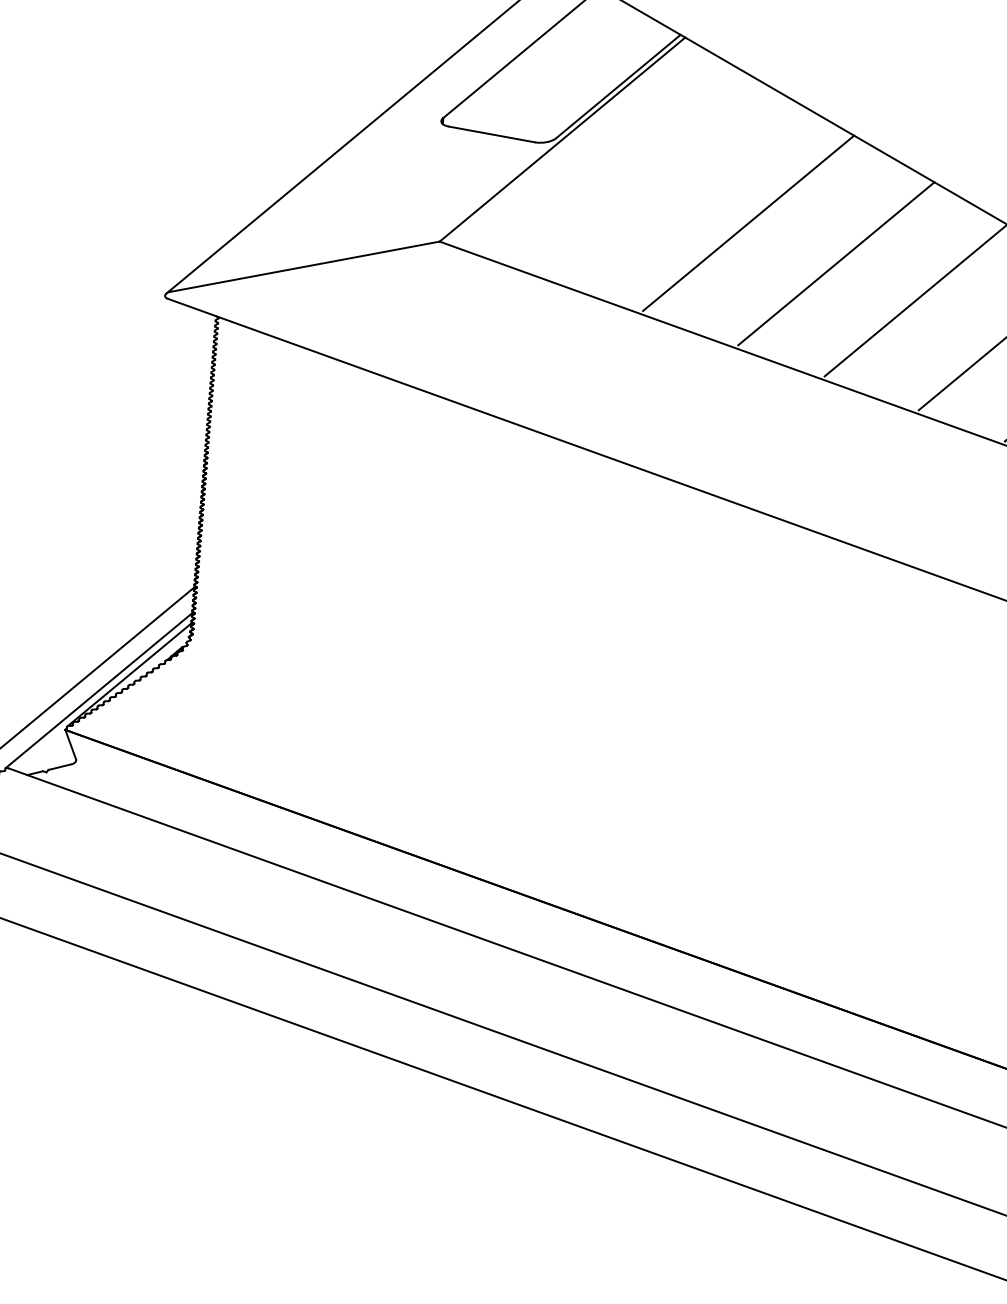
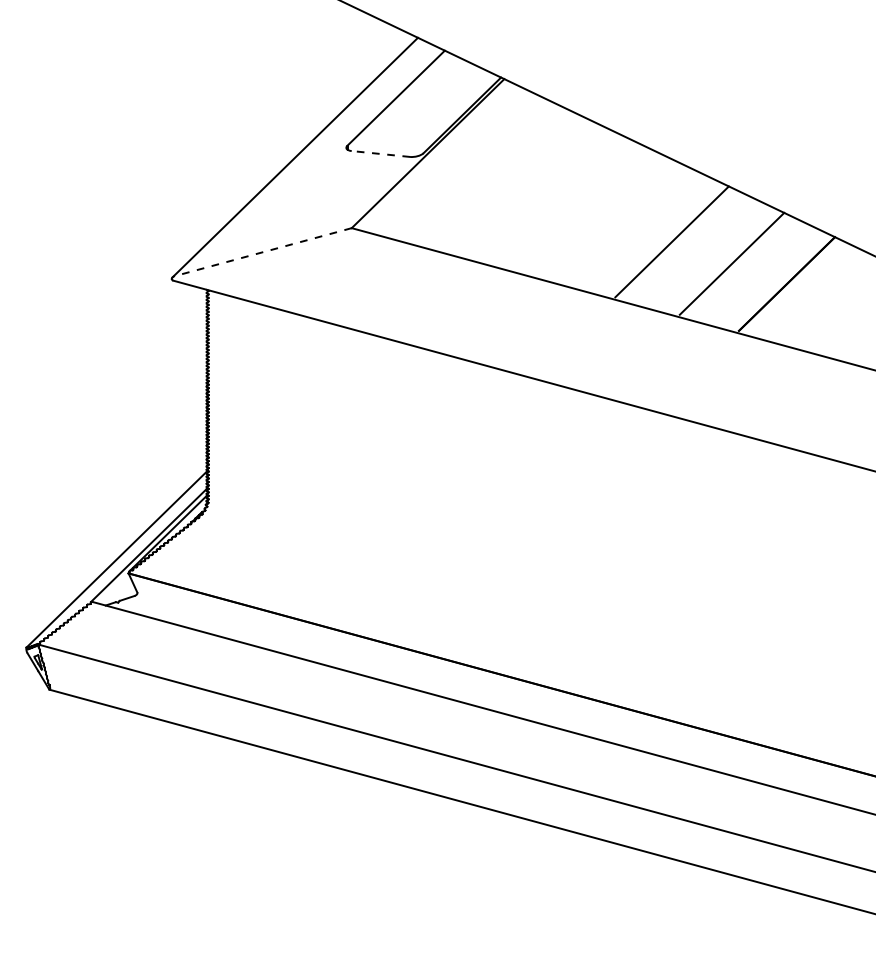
line: (491, 133) -> (380, 153), solid -> dashed
line: (748, 223) -> (556, 199), removed
line: (836, 263) -> (617, 221), removed
line: (305, 267) -> (263, 252), solid -> dashed

